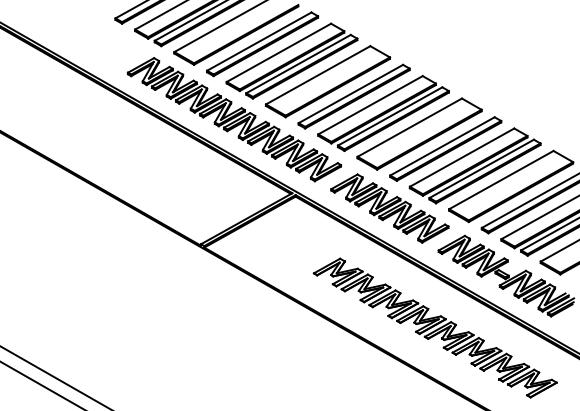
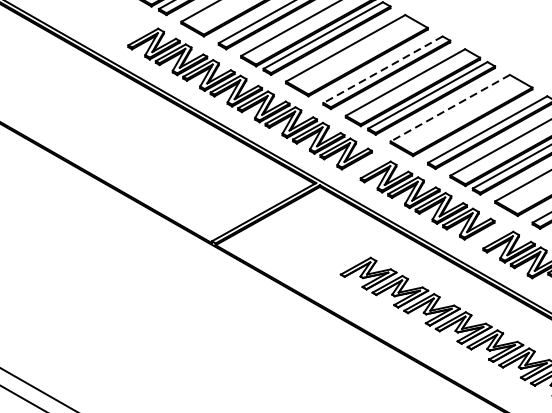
line: (350, 94) -> (382, 70), solid -> dashed
line: (409, 127) -> (450, 107), solid -> dashed

